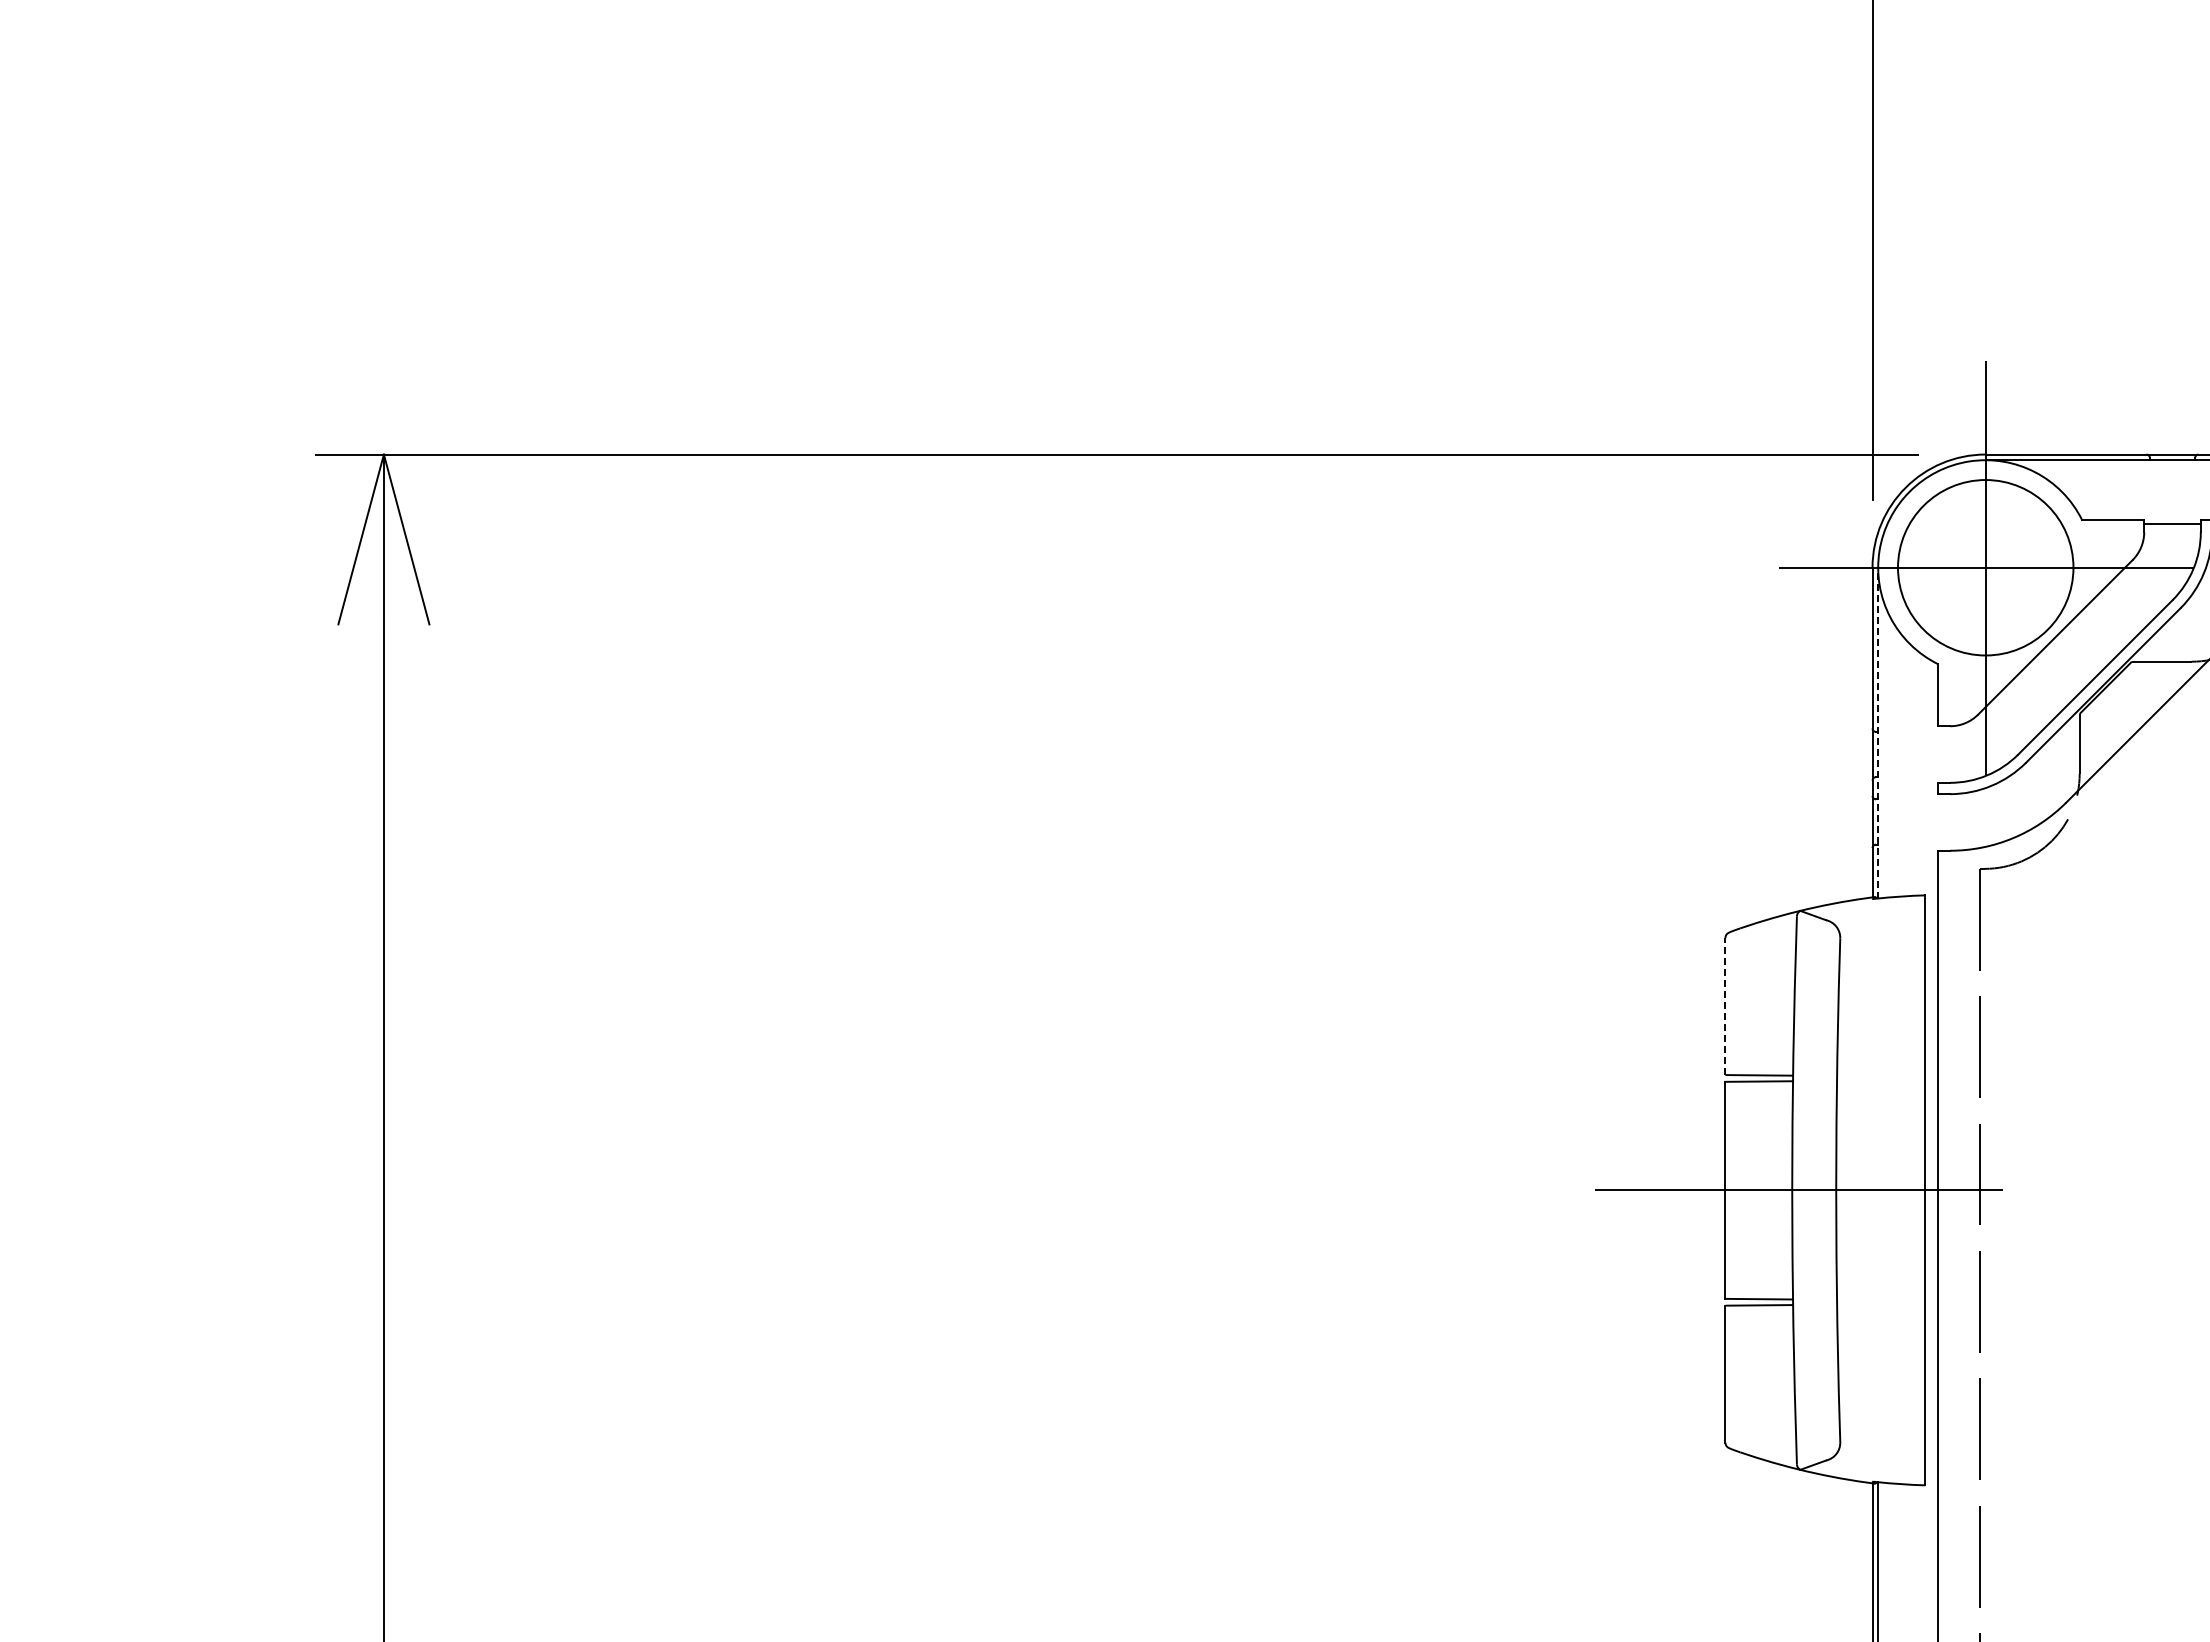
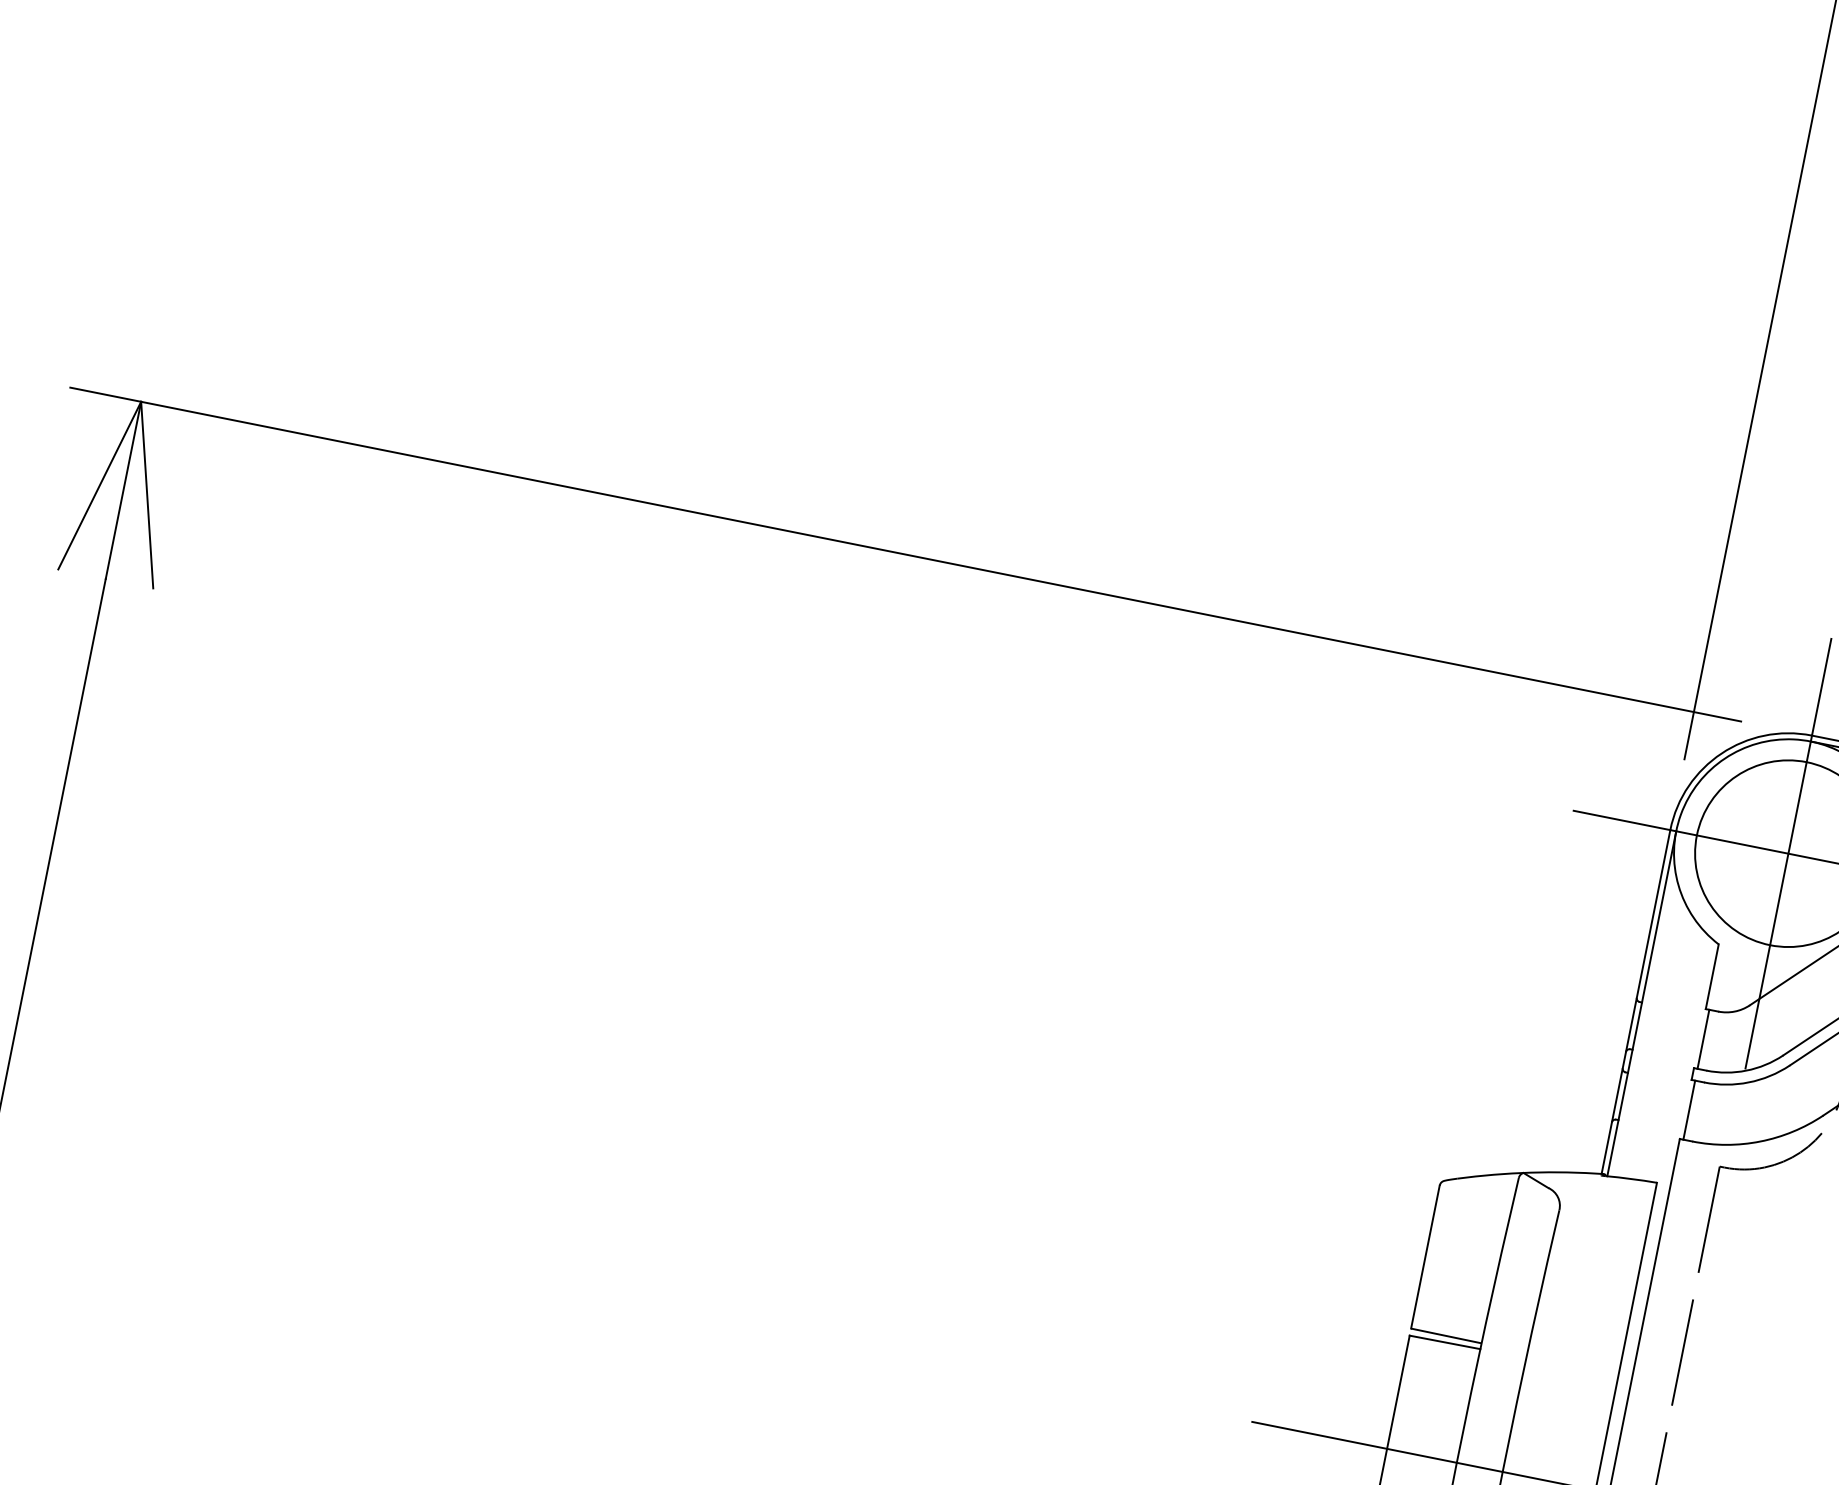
line: (1878, 732) -> (1642, 1003), dashed -> solid
line: (1941, 754) -> (1703, 1039), added
line: (1941, 822) -> (1689, 1110), added
line: (1725, 1006) -> (1425, 1257), dashed -> solid

